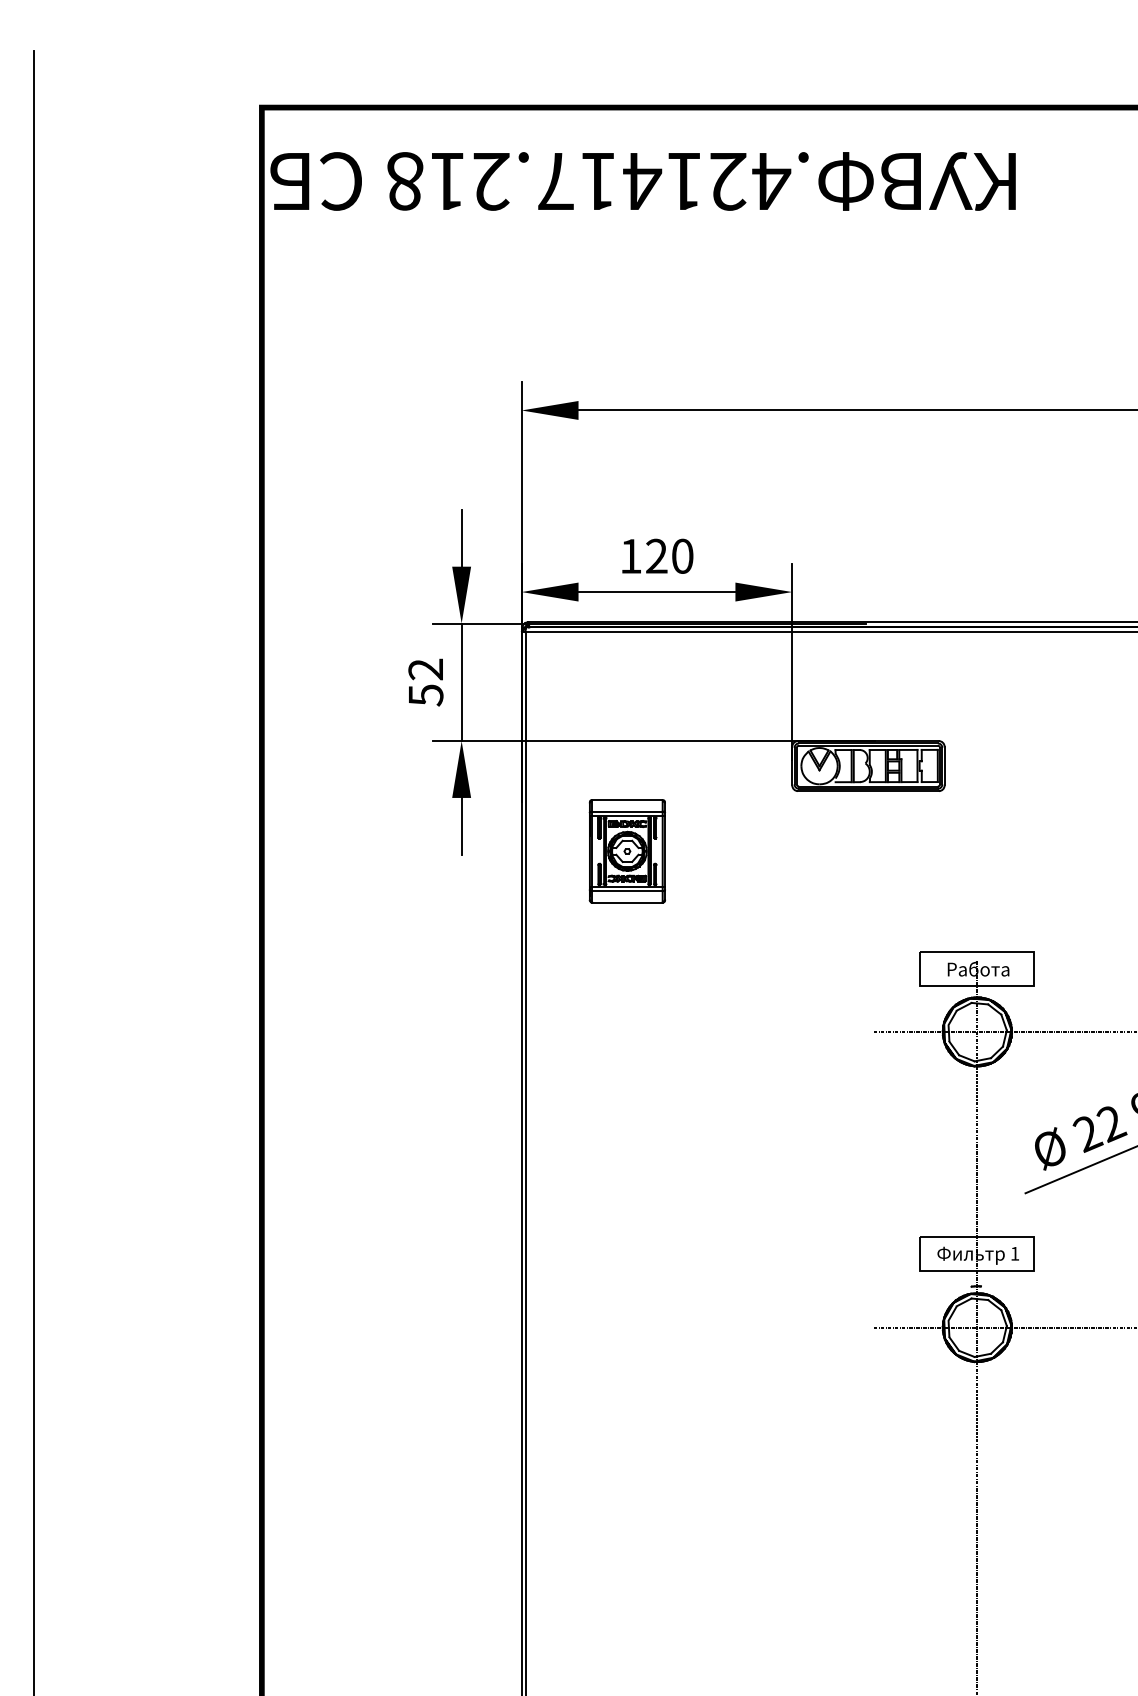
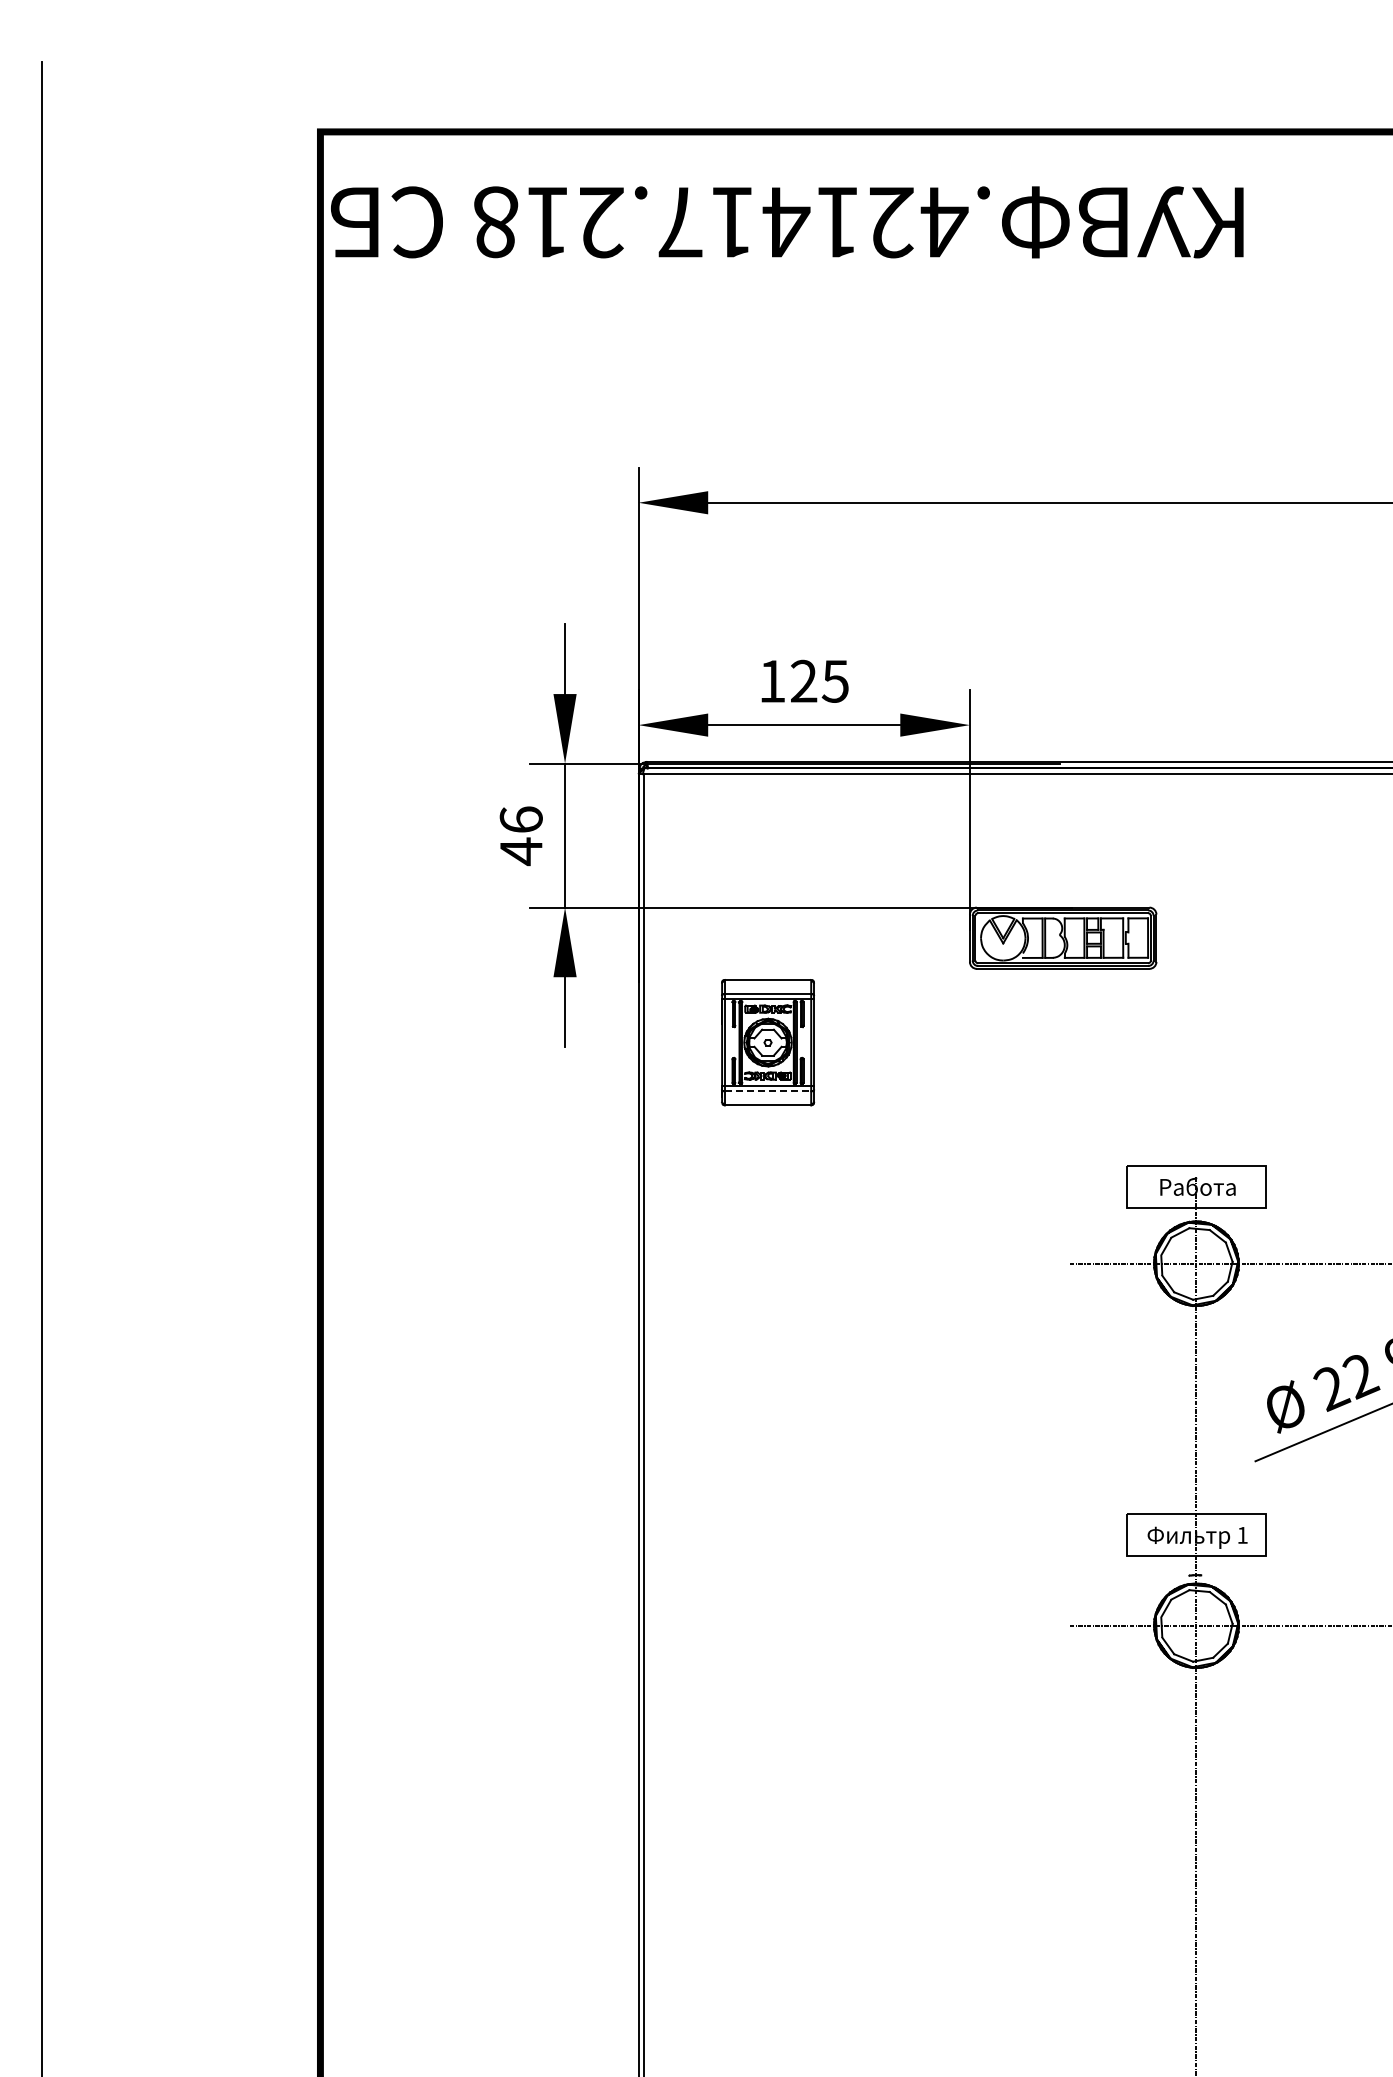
text: (681, 555) -> (834, 680), 120 -> 125
text: (425, 683) -> (520, 836), 52 -> 46
line: (627, 891) -> (768, 1091), solid -> dashed

